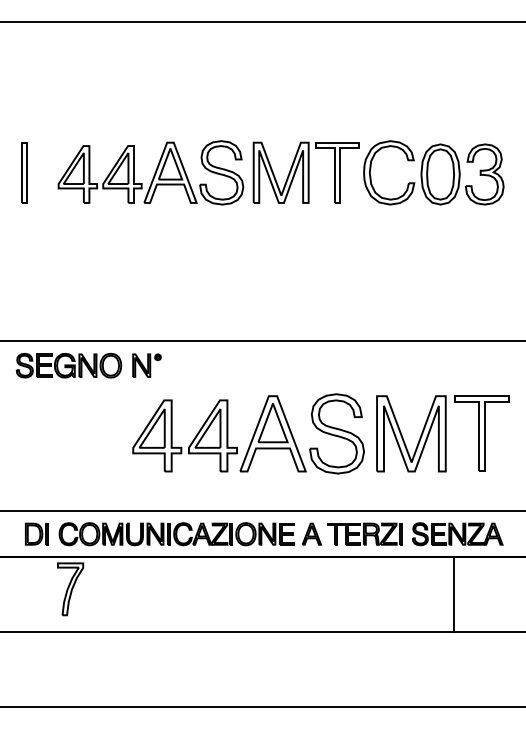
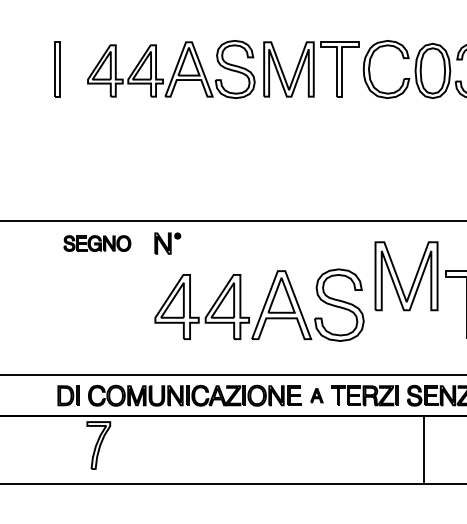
part: (68, 365) -> (96, 243), size x0.7
part: (403, 437) -> (399, 279), moved
part: (312, 533) -> (317, 395), size x0.7
line: (454, 593) -> (423, 449), moved

